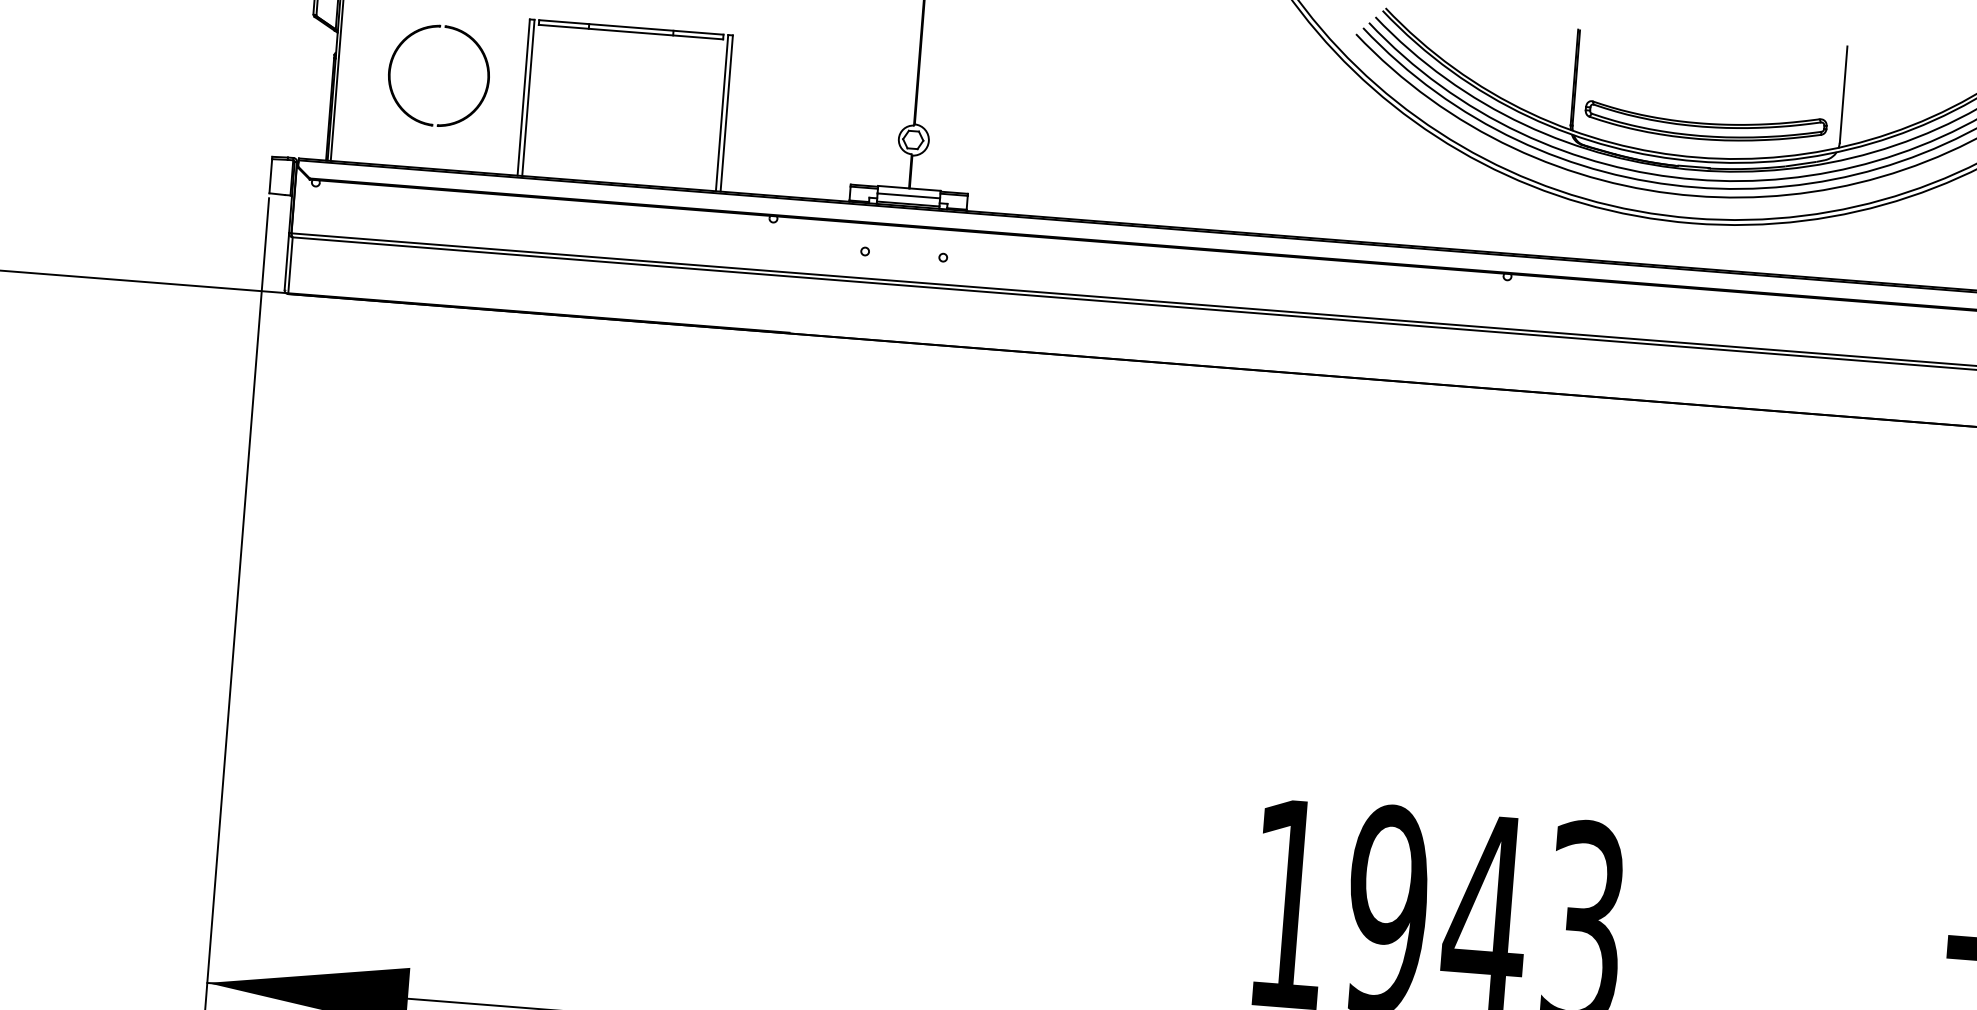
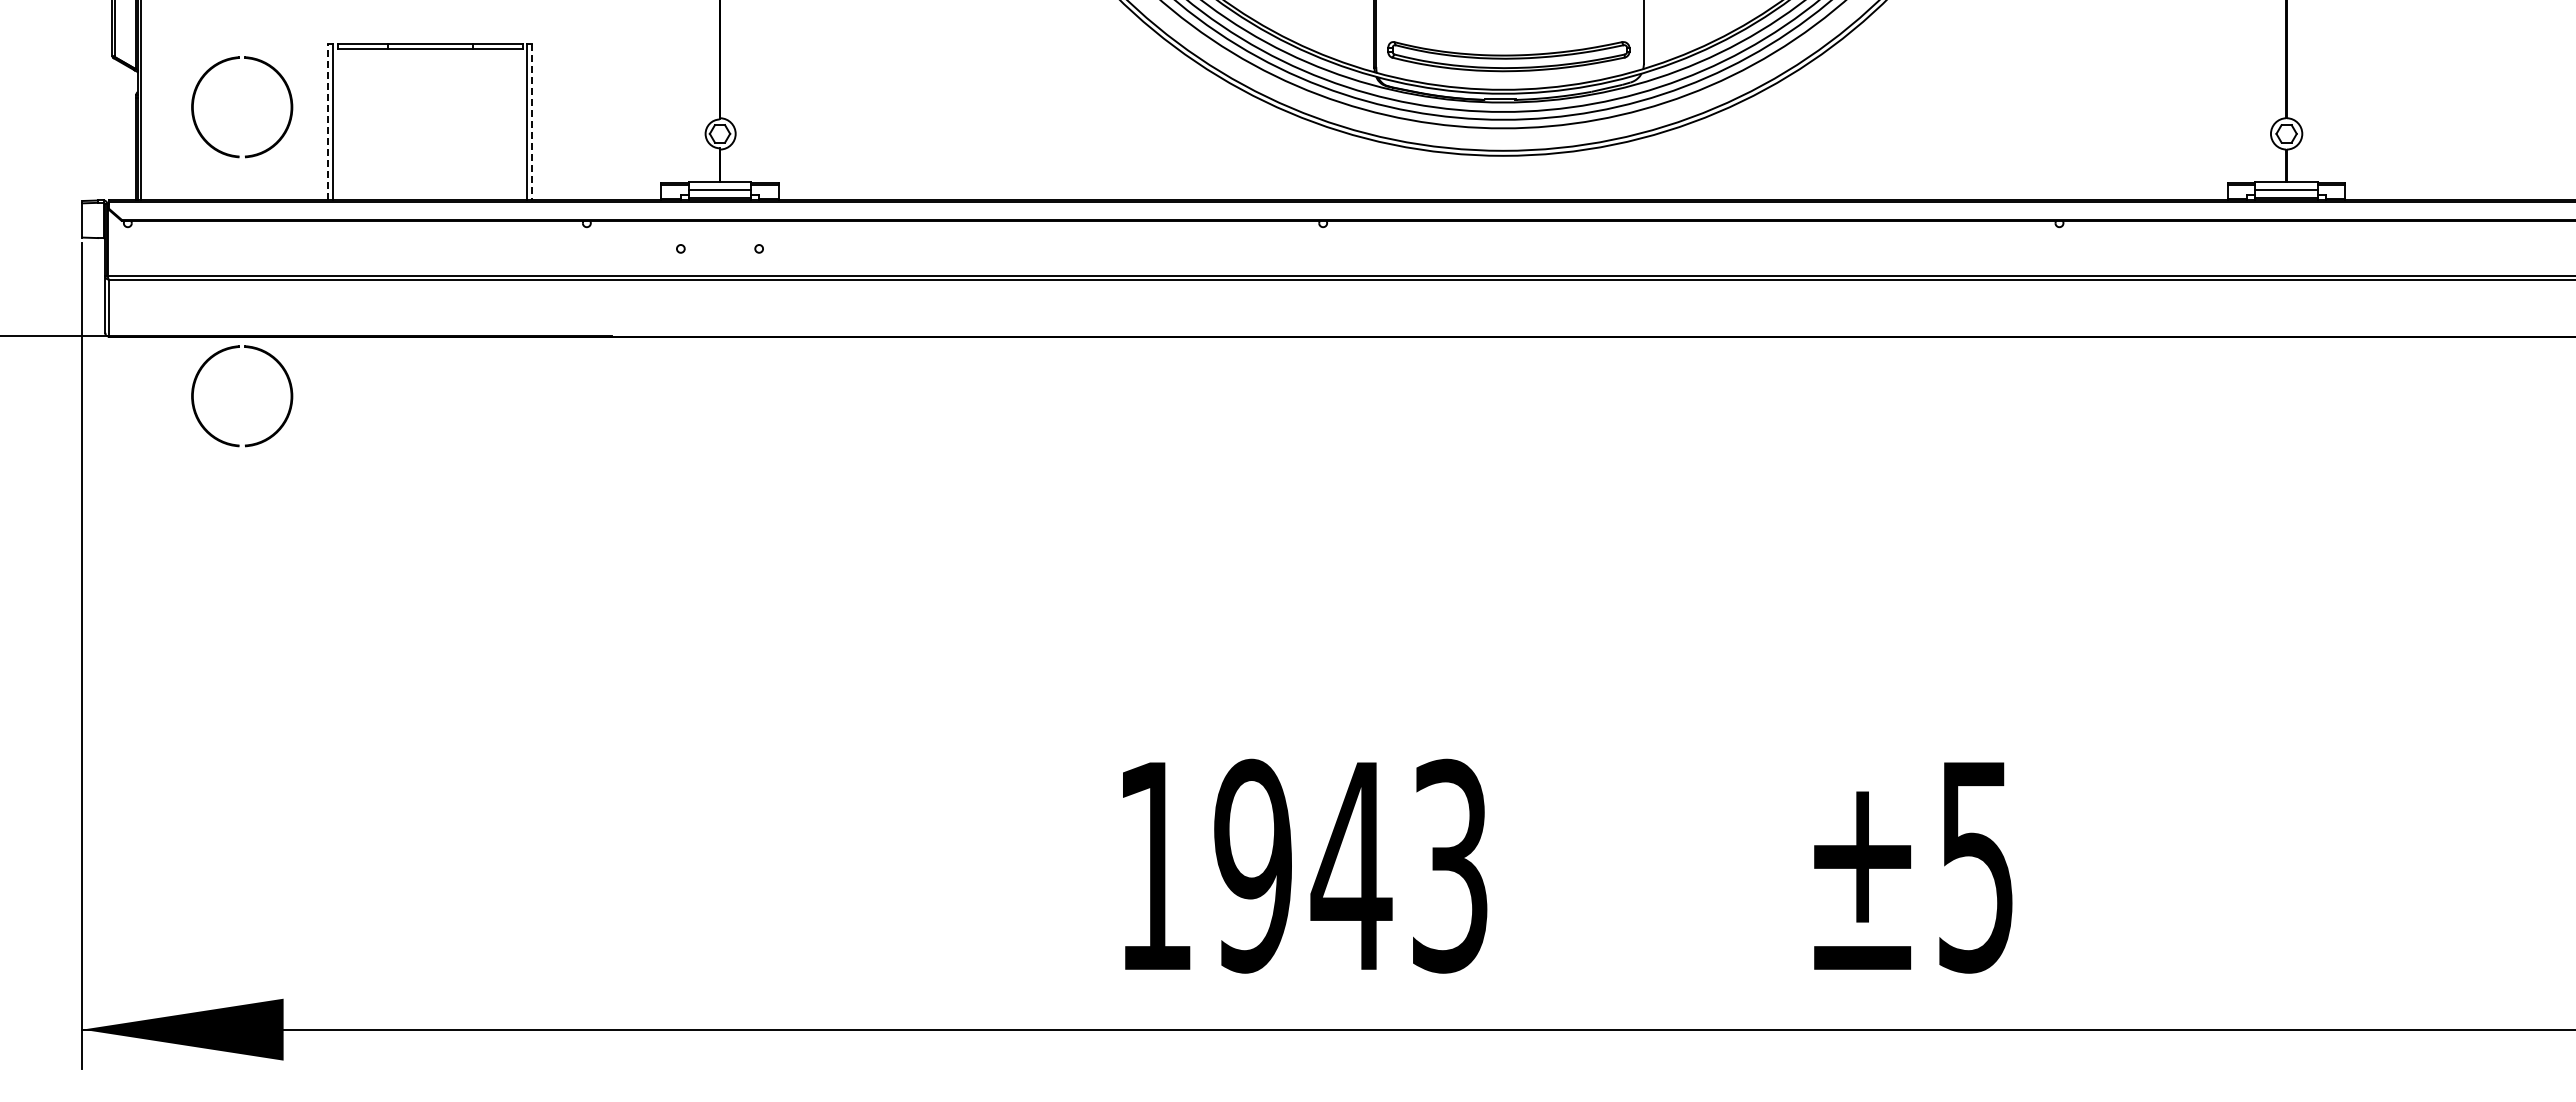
line: (523, 96) -> (328, 121), solid -> dashed
line: (727, 113) -> (532, 122), solid -> dashed
part: (451, 397) -> (279, 426), added

